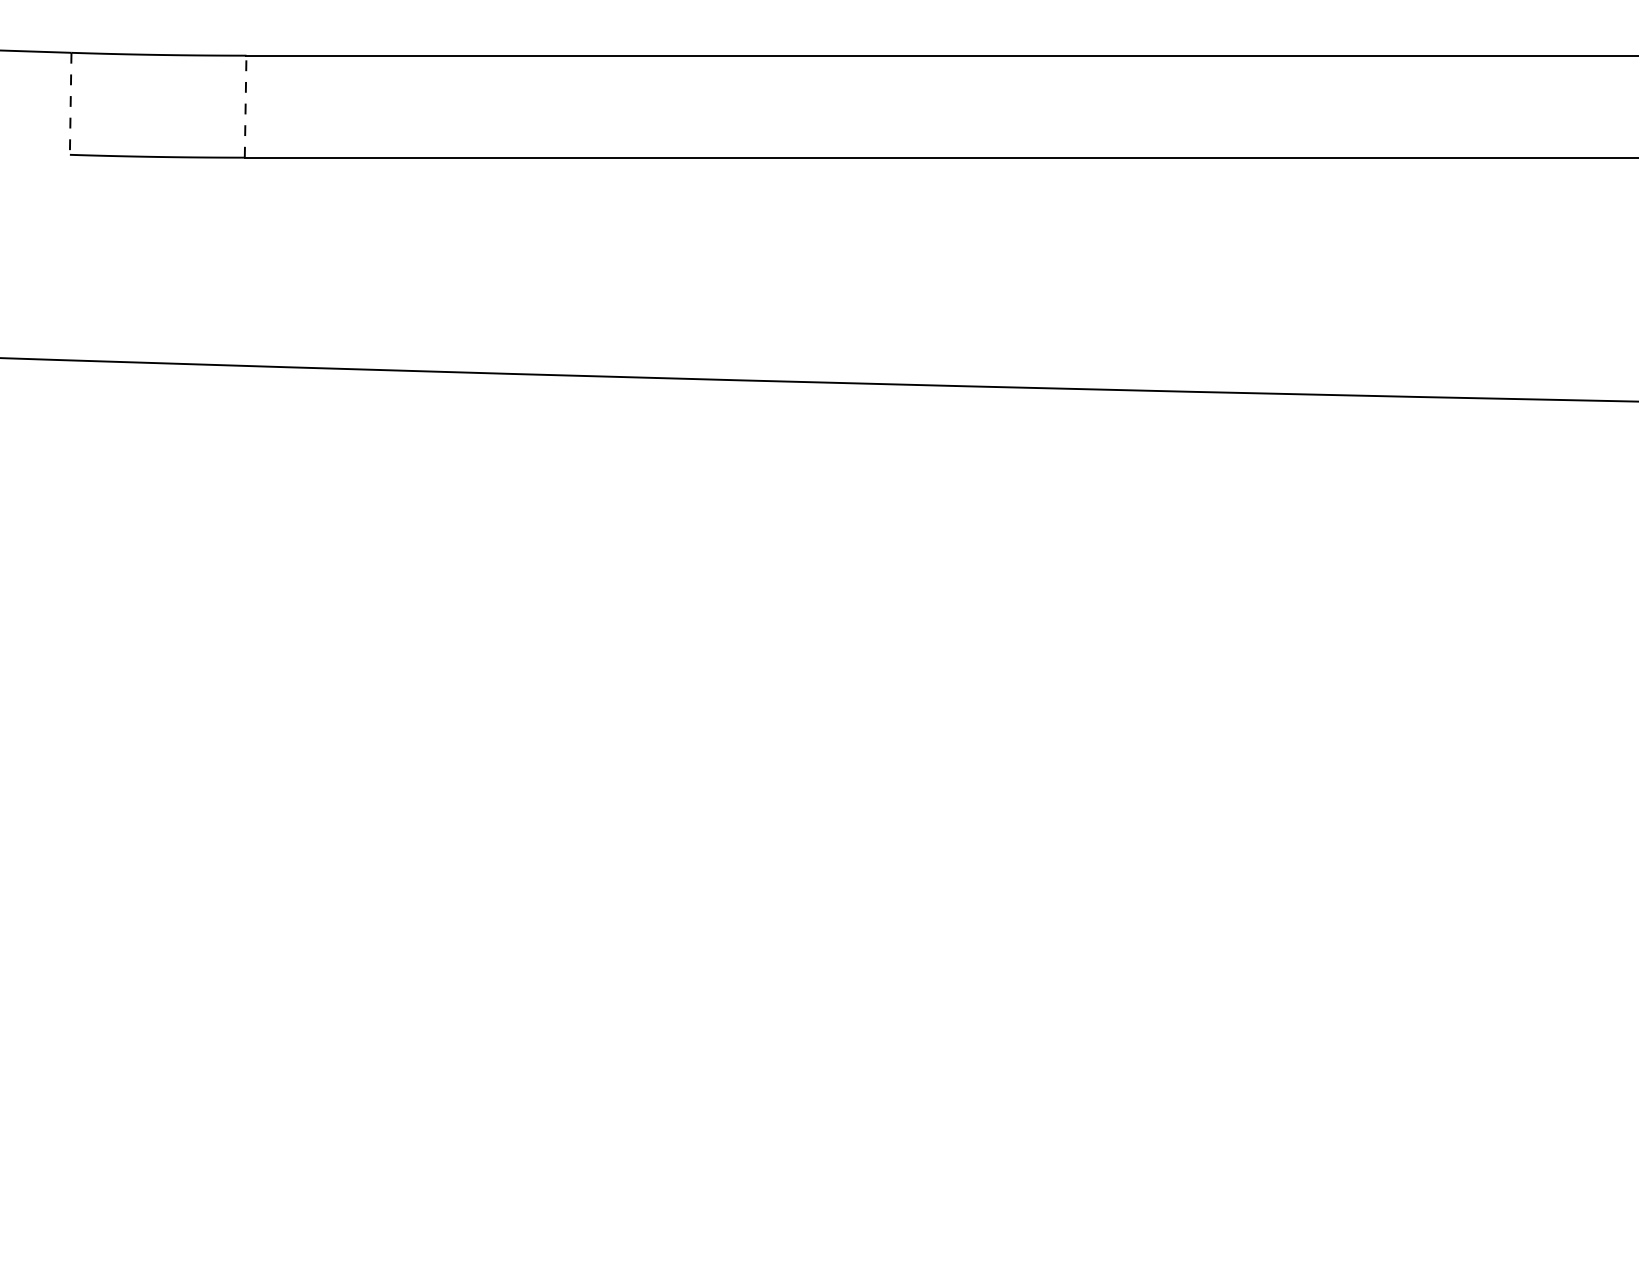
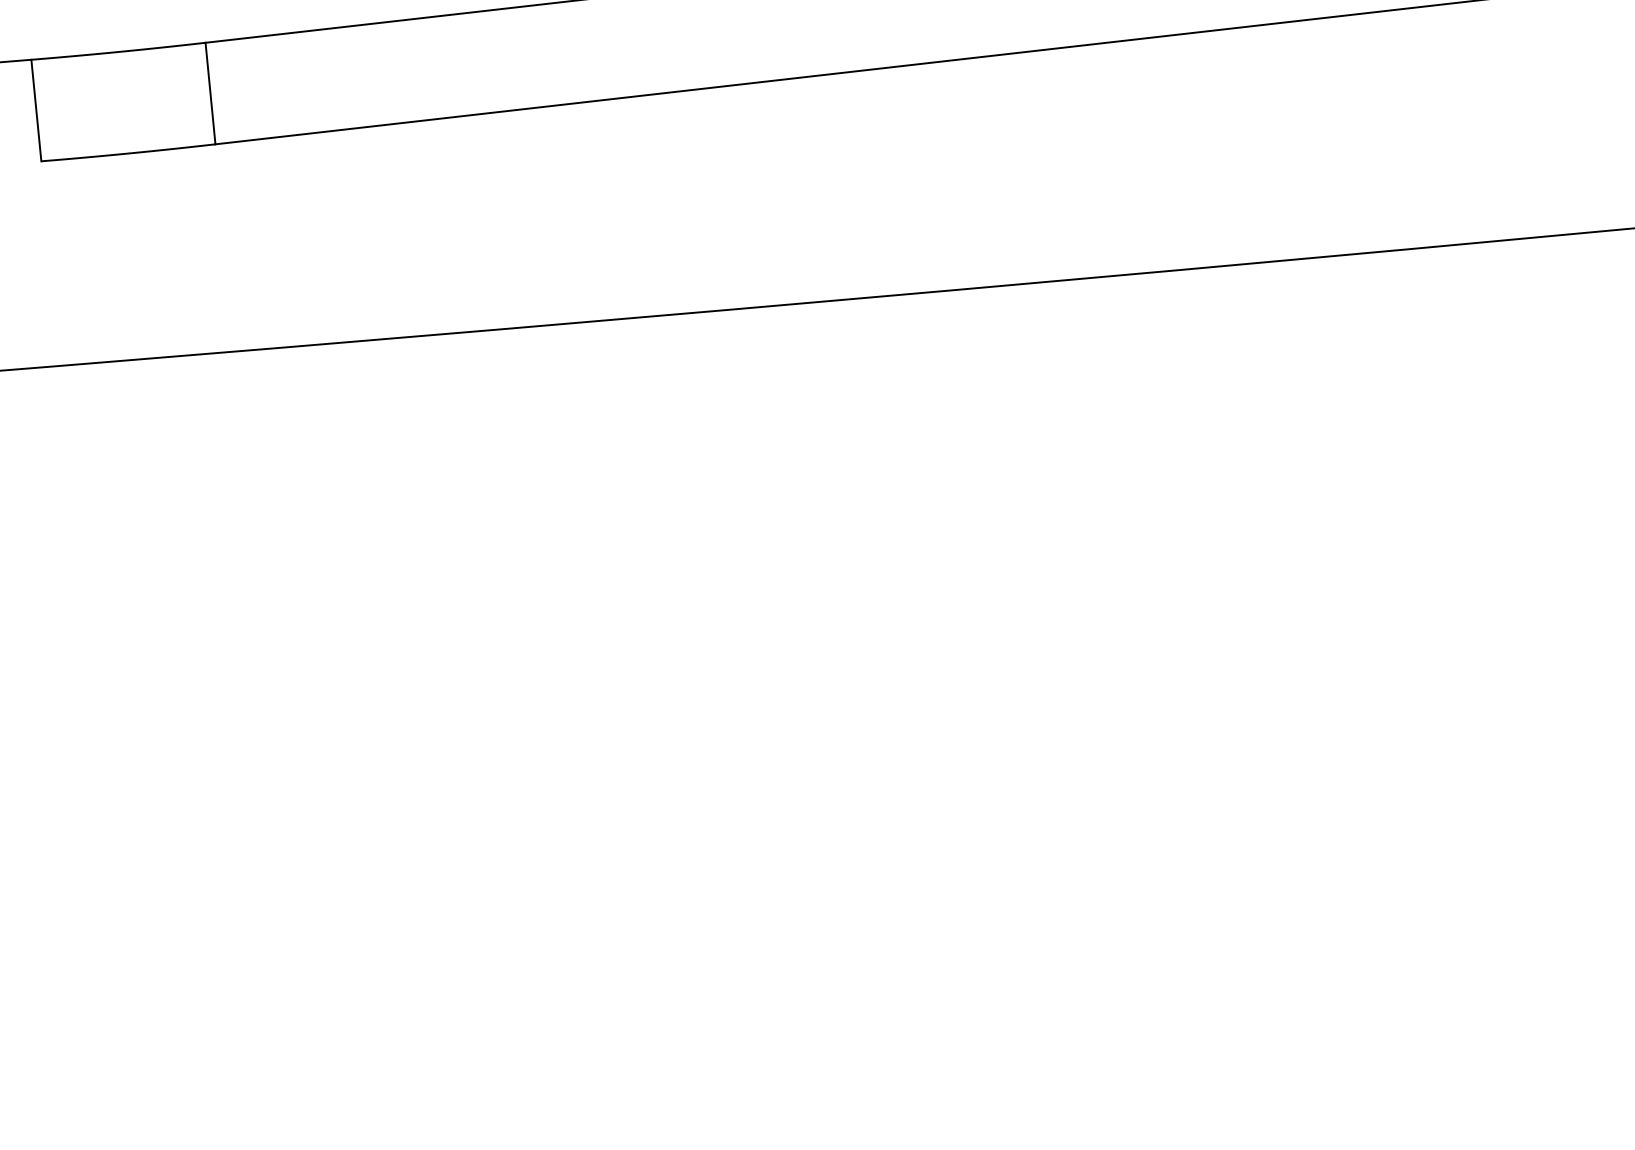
line: (70, 104) -> (36, 111), dashed -> solid
line: (245, 106) -> (210, 93), dashed -> solid

